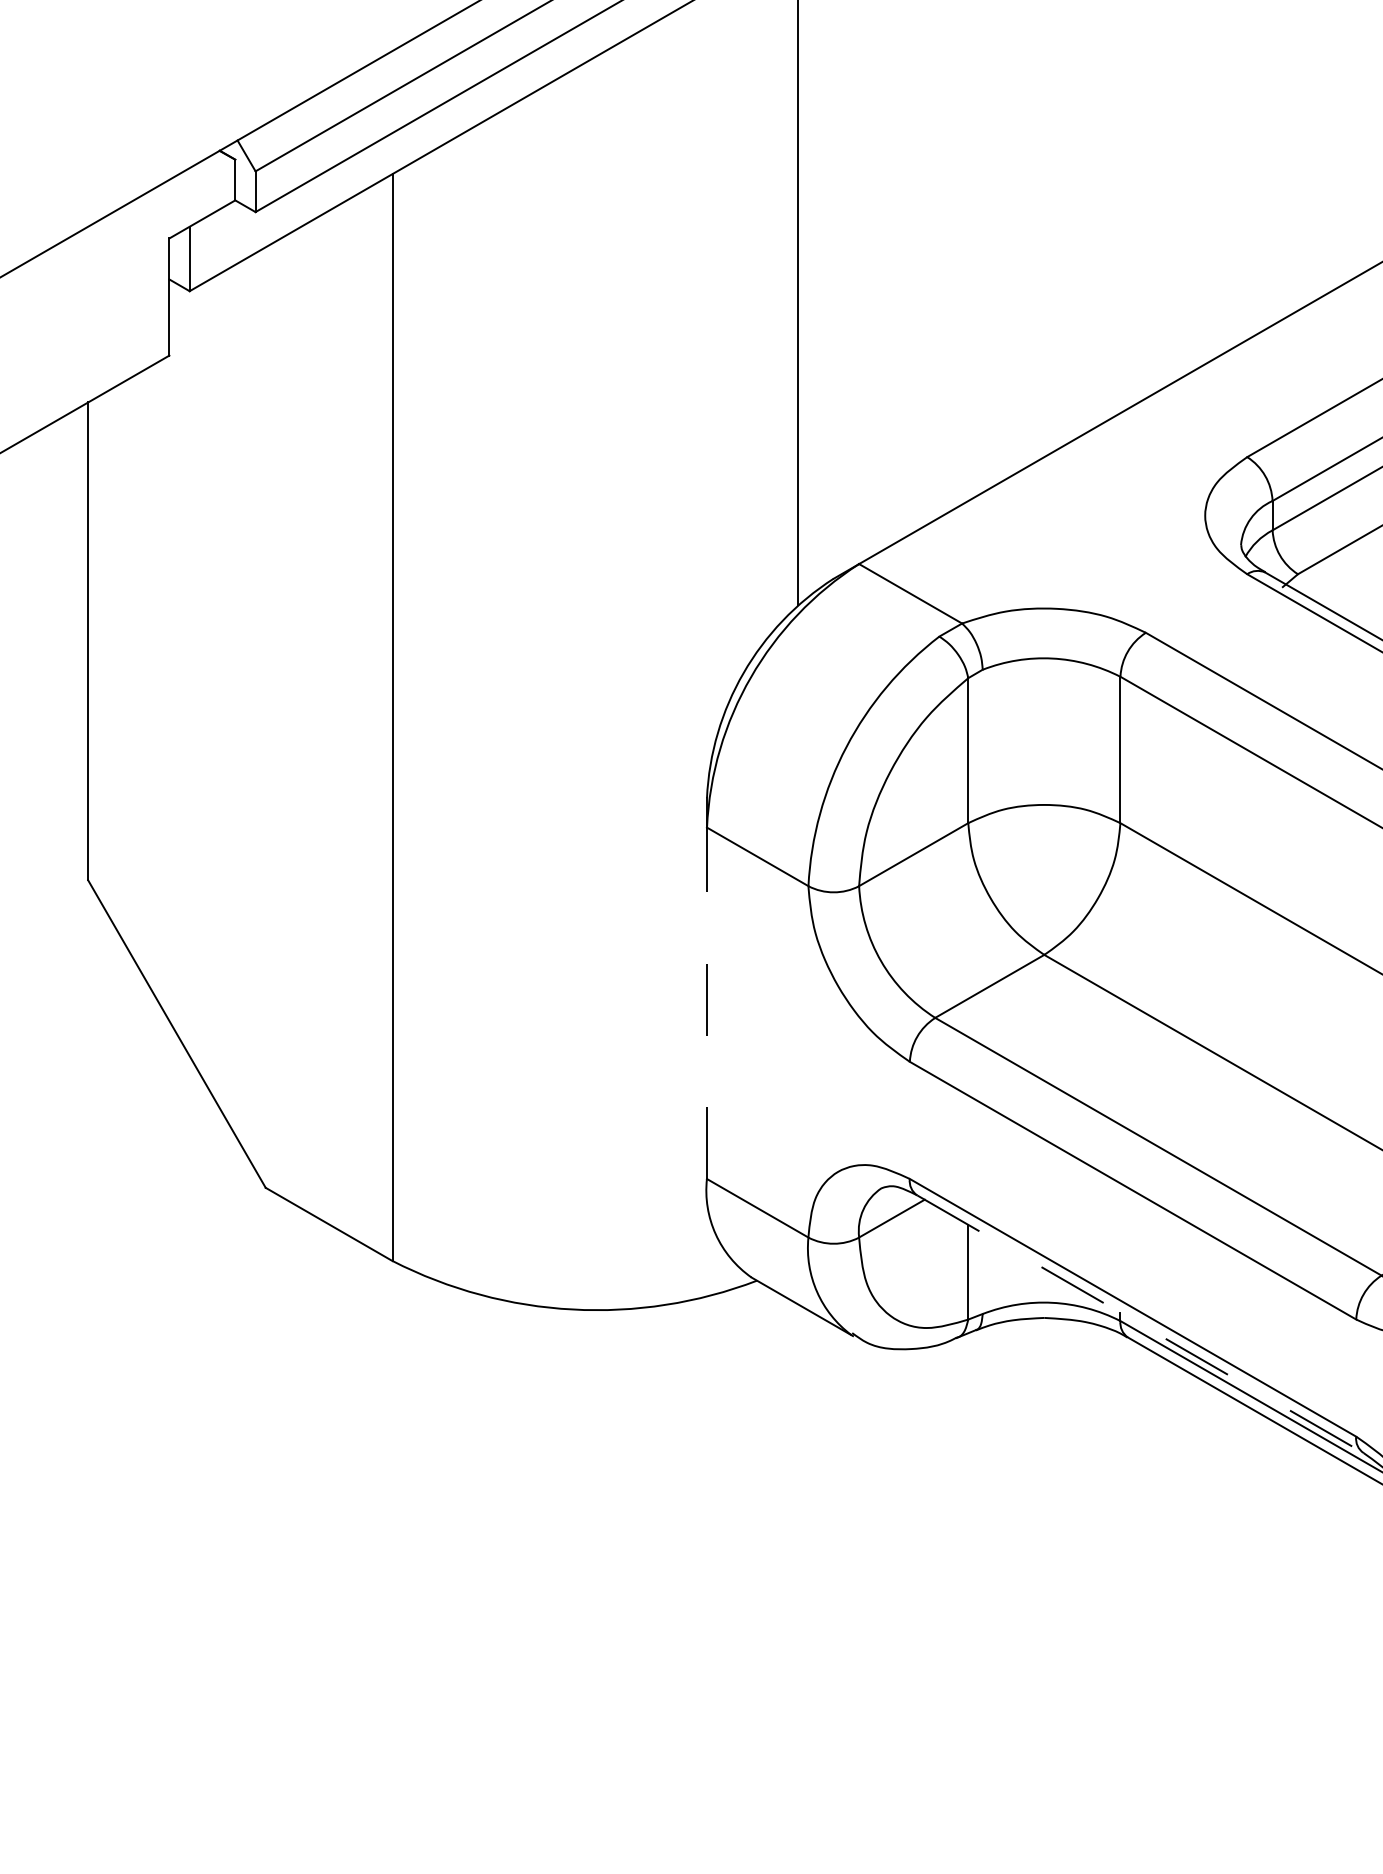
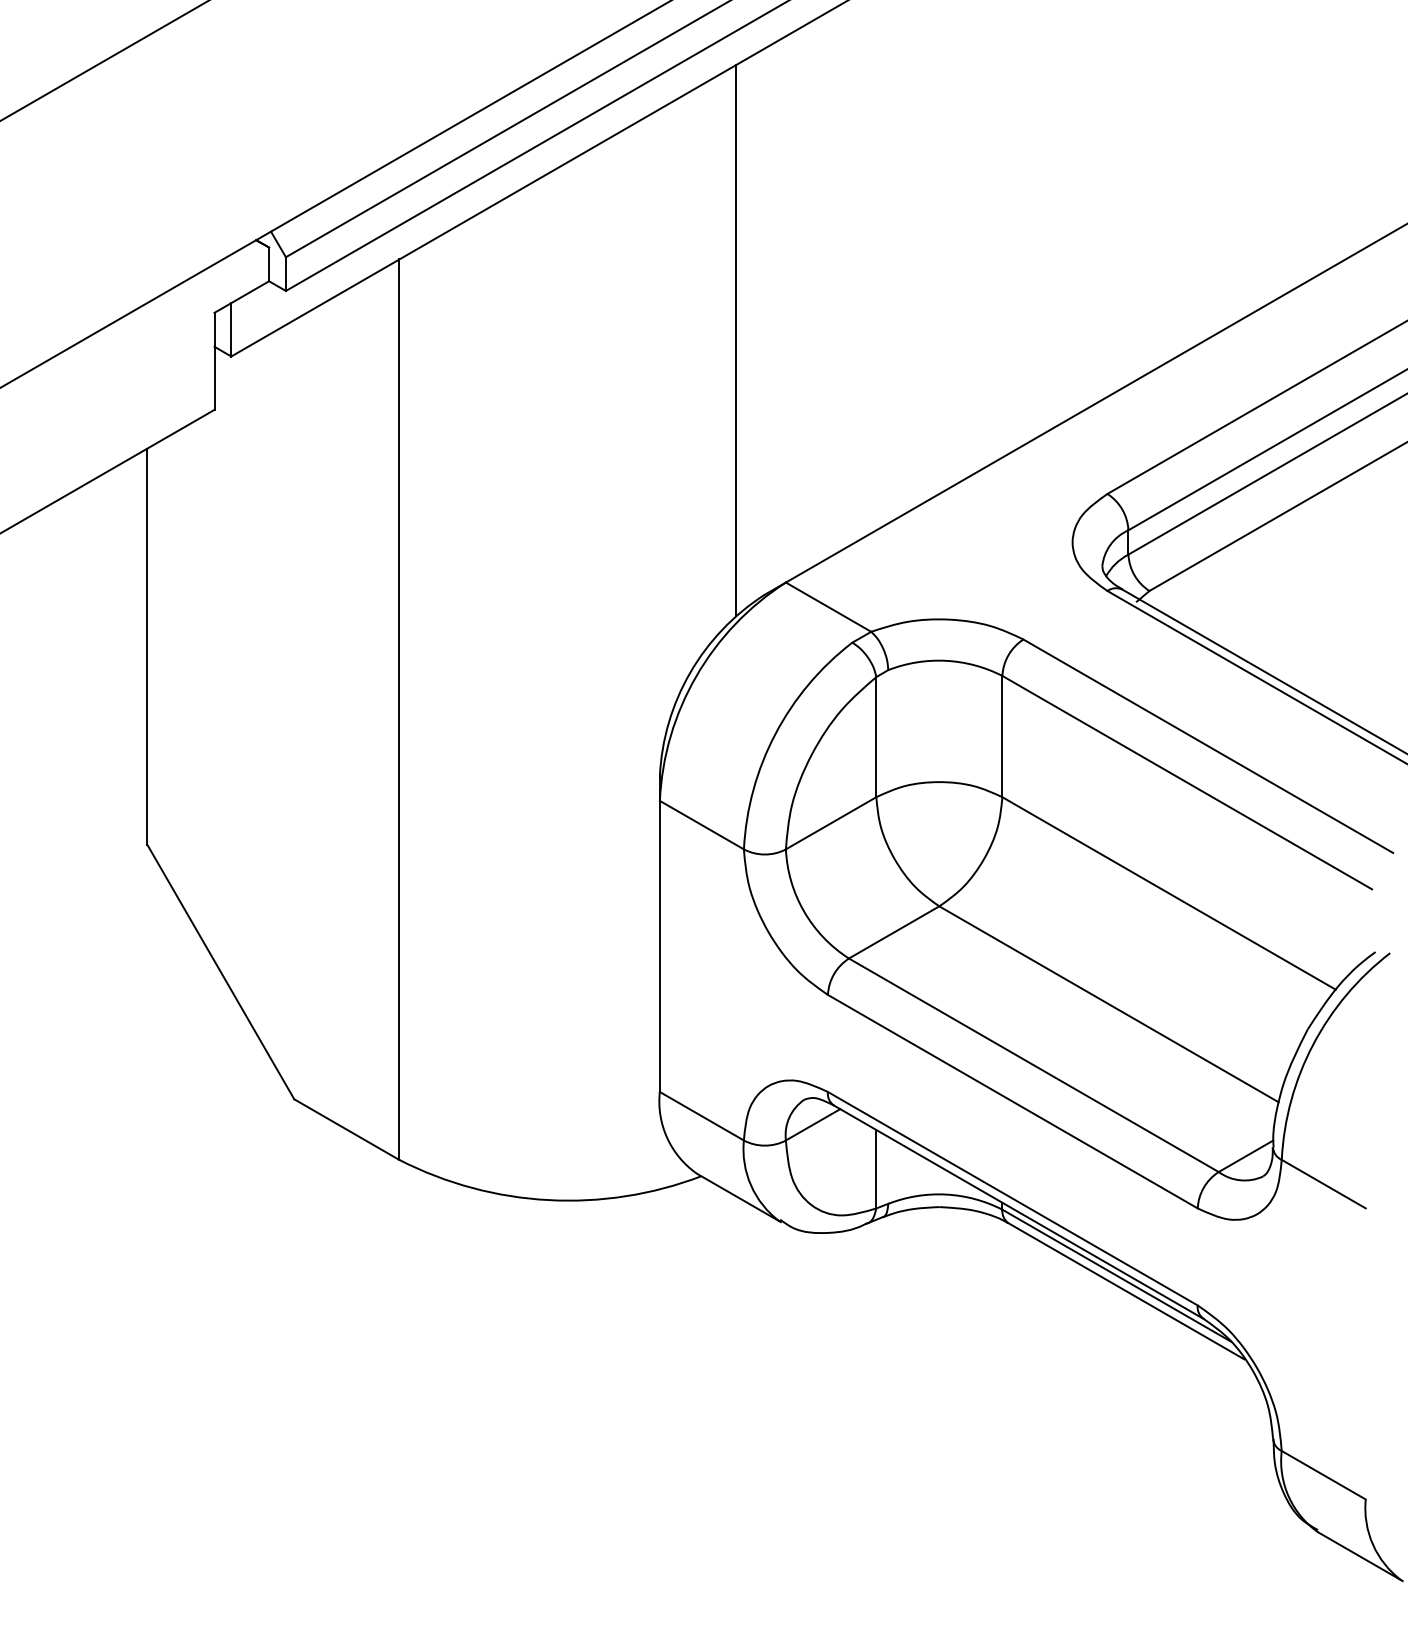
line: (706, 1003) -> (659, 946), dashed -> solid
line: (1141, 1324) -> (1019, 1212), dashed -> solid

